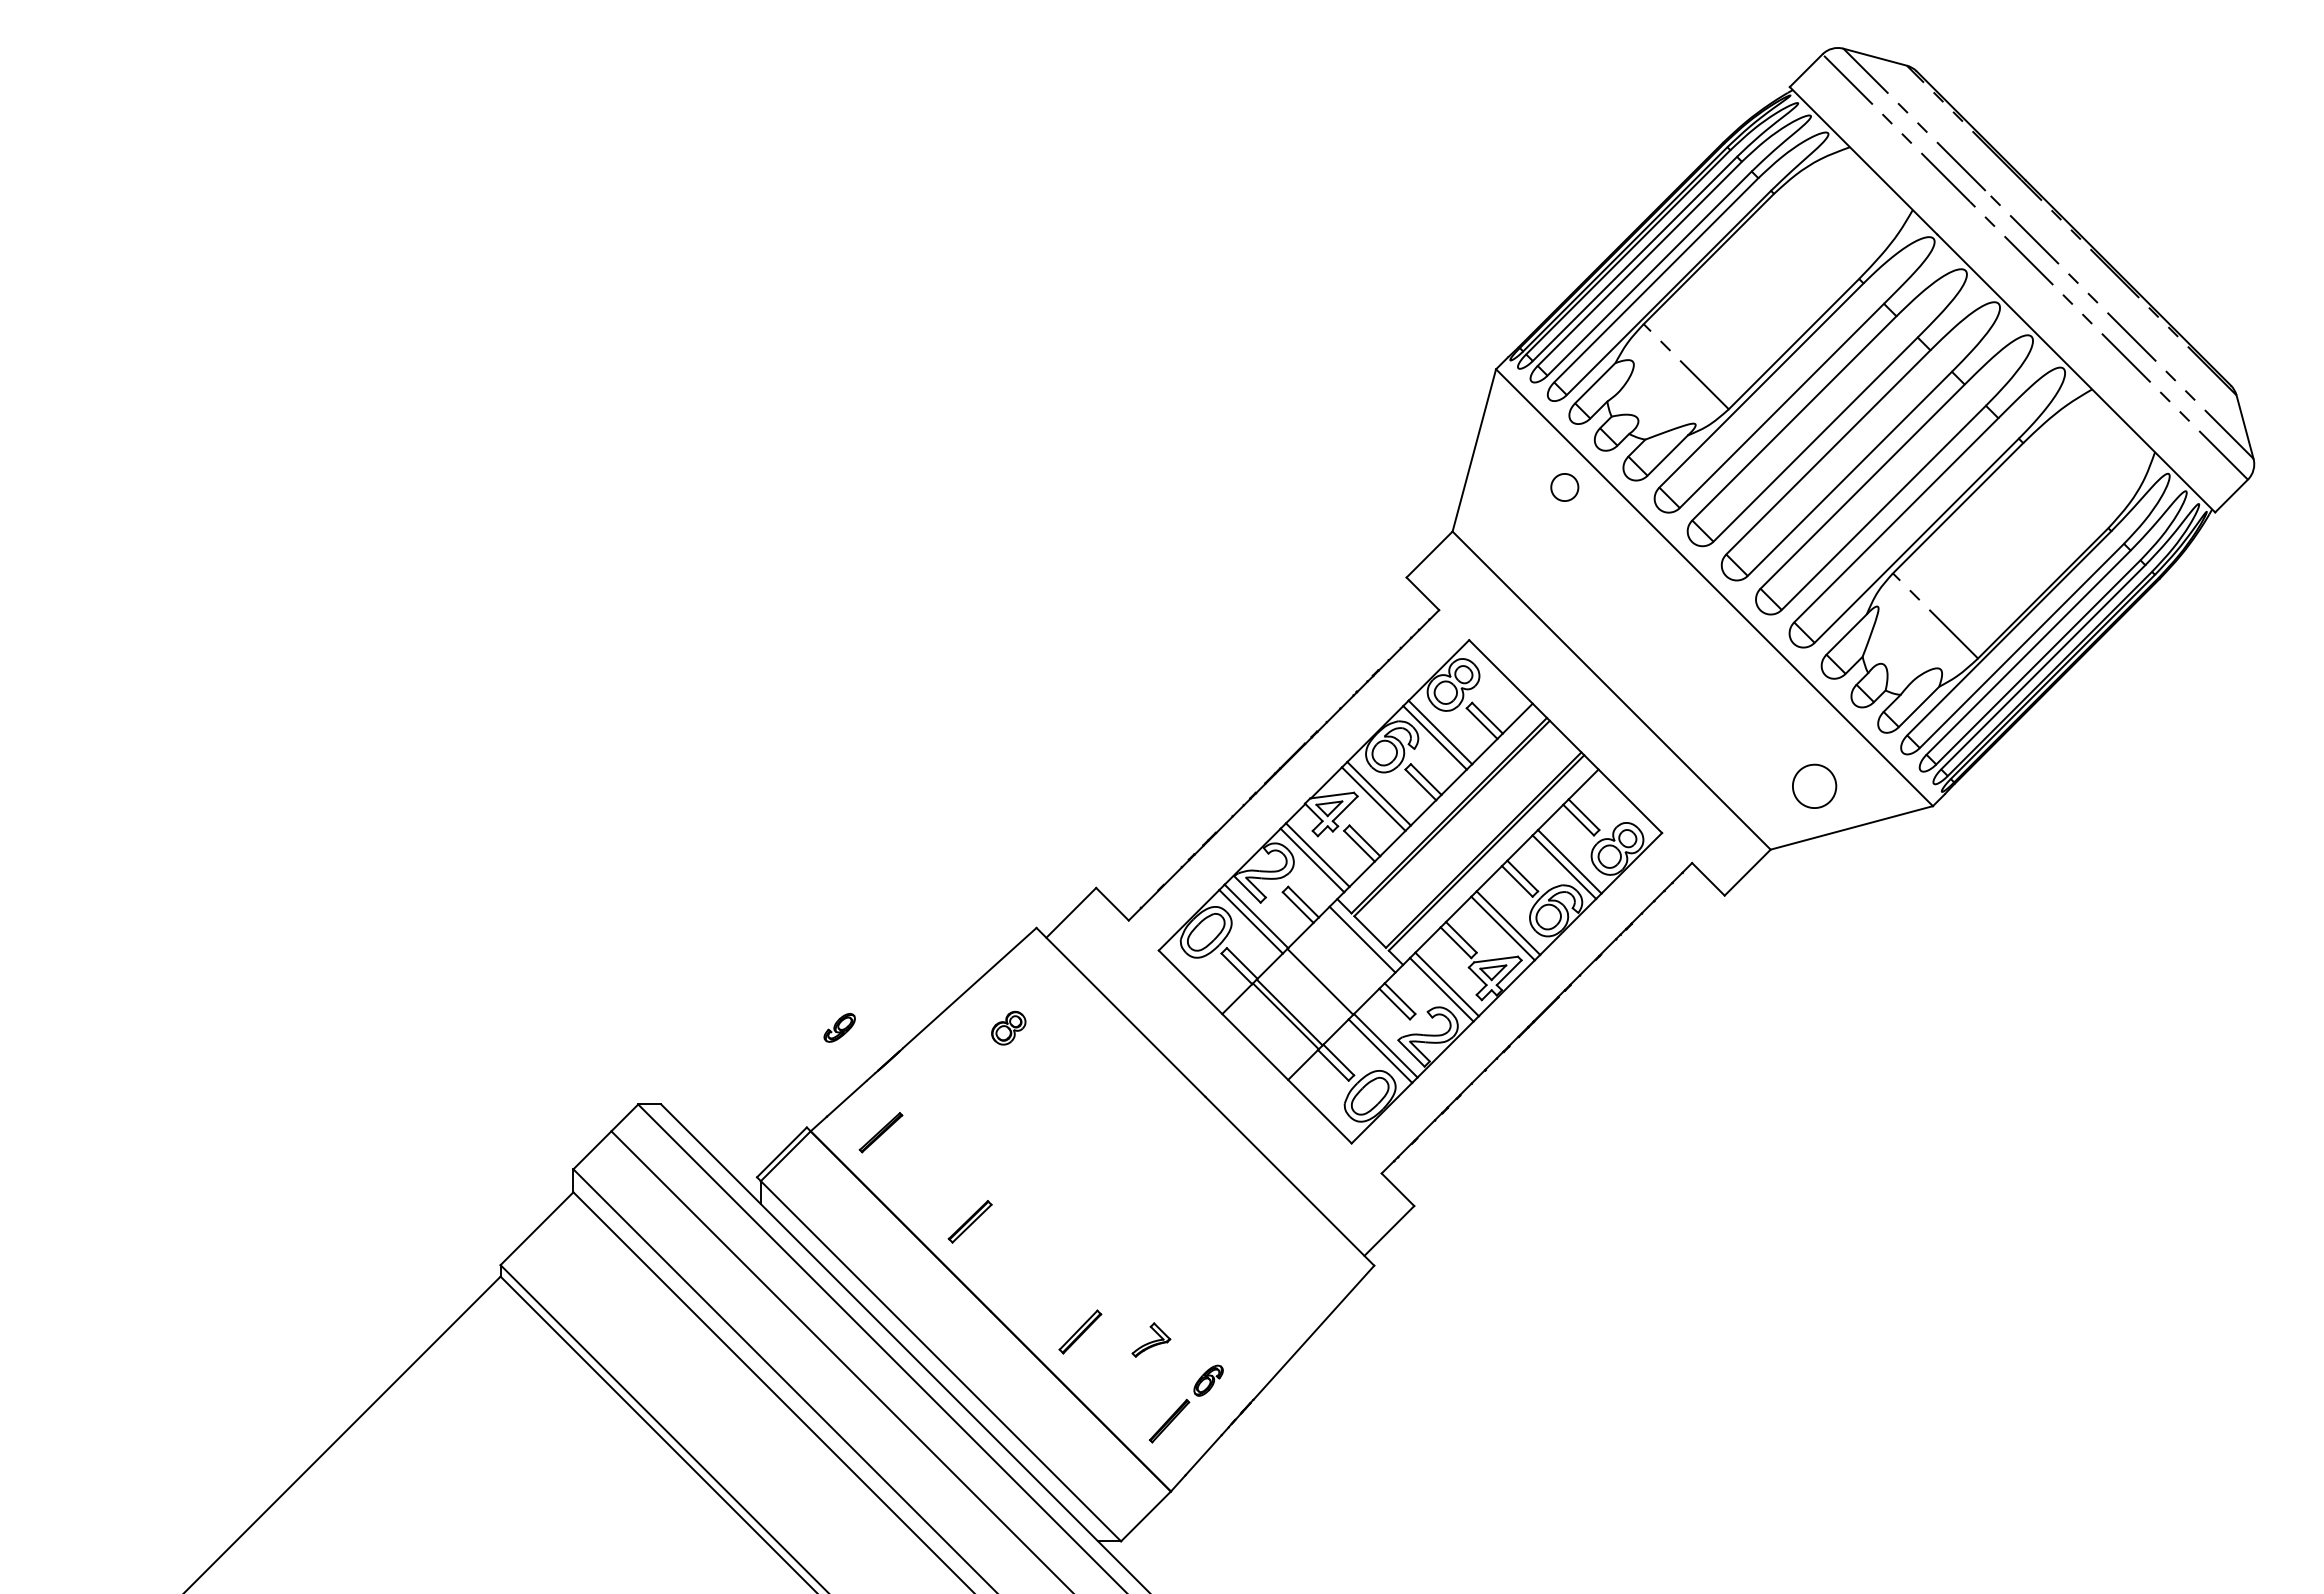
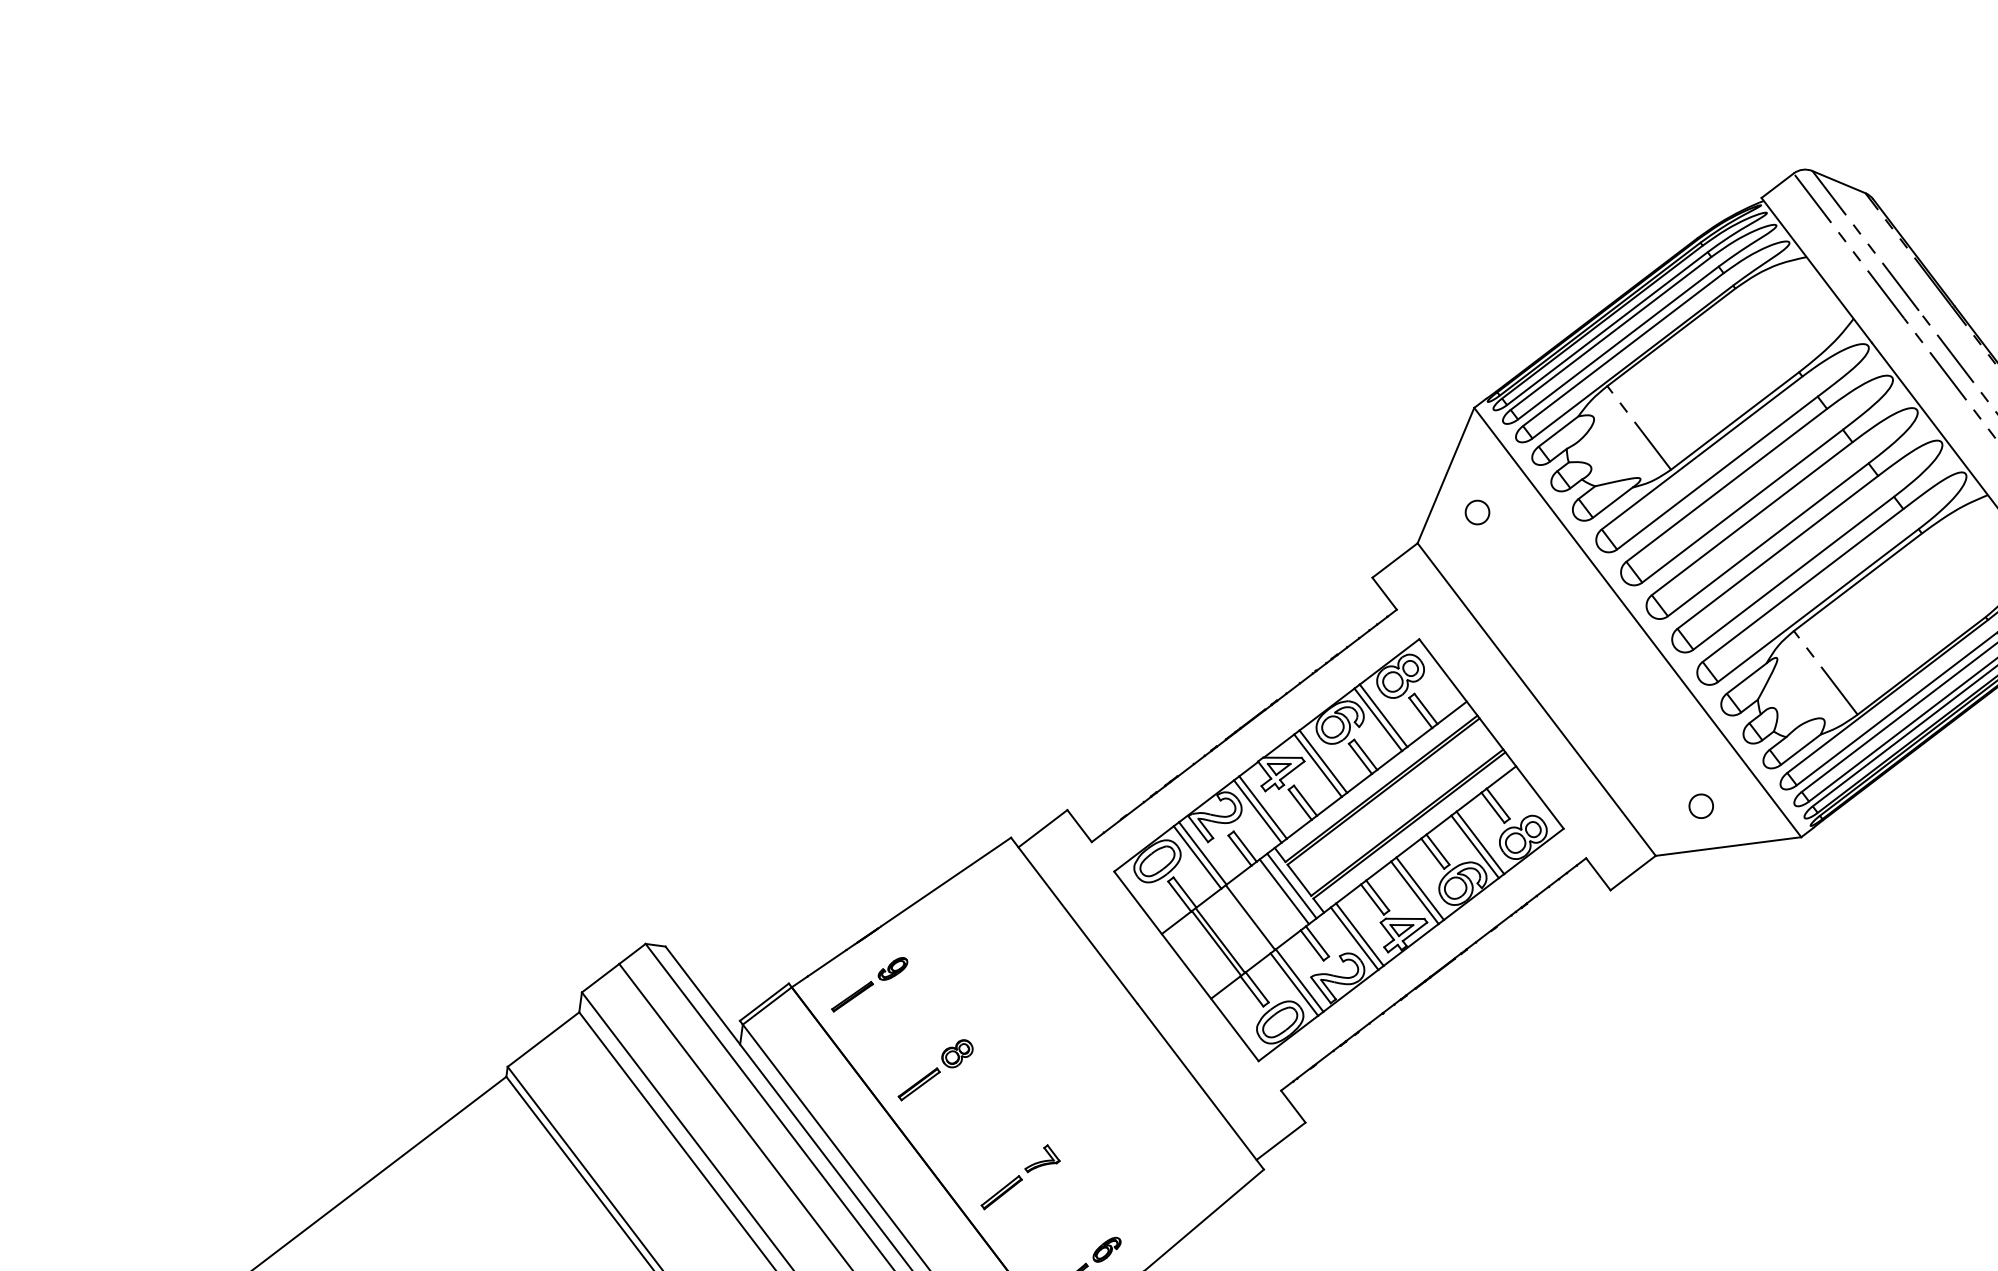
part: (1564, 487) -> (1477, 512), moved
part: (1814, 786) -> (1701, 806), size x0.62
line: (1354, 947) -> (1284, 891), added
part: (839, 1027) -> (892, 968), moved
part: (1008, 1027) -> (957, 1053), moved
part: (1151, 1339) -> (1043, 1159), moved

